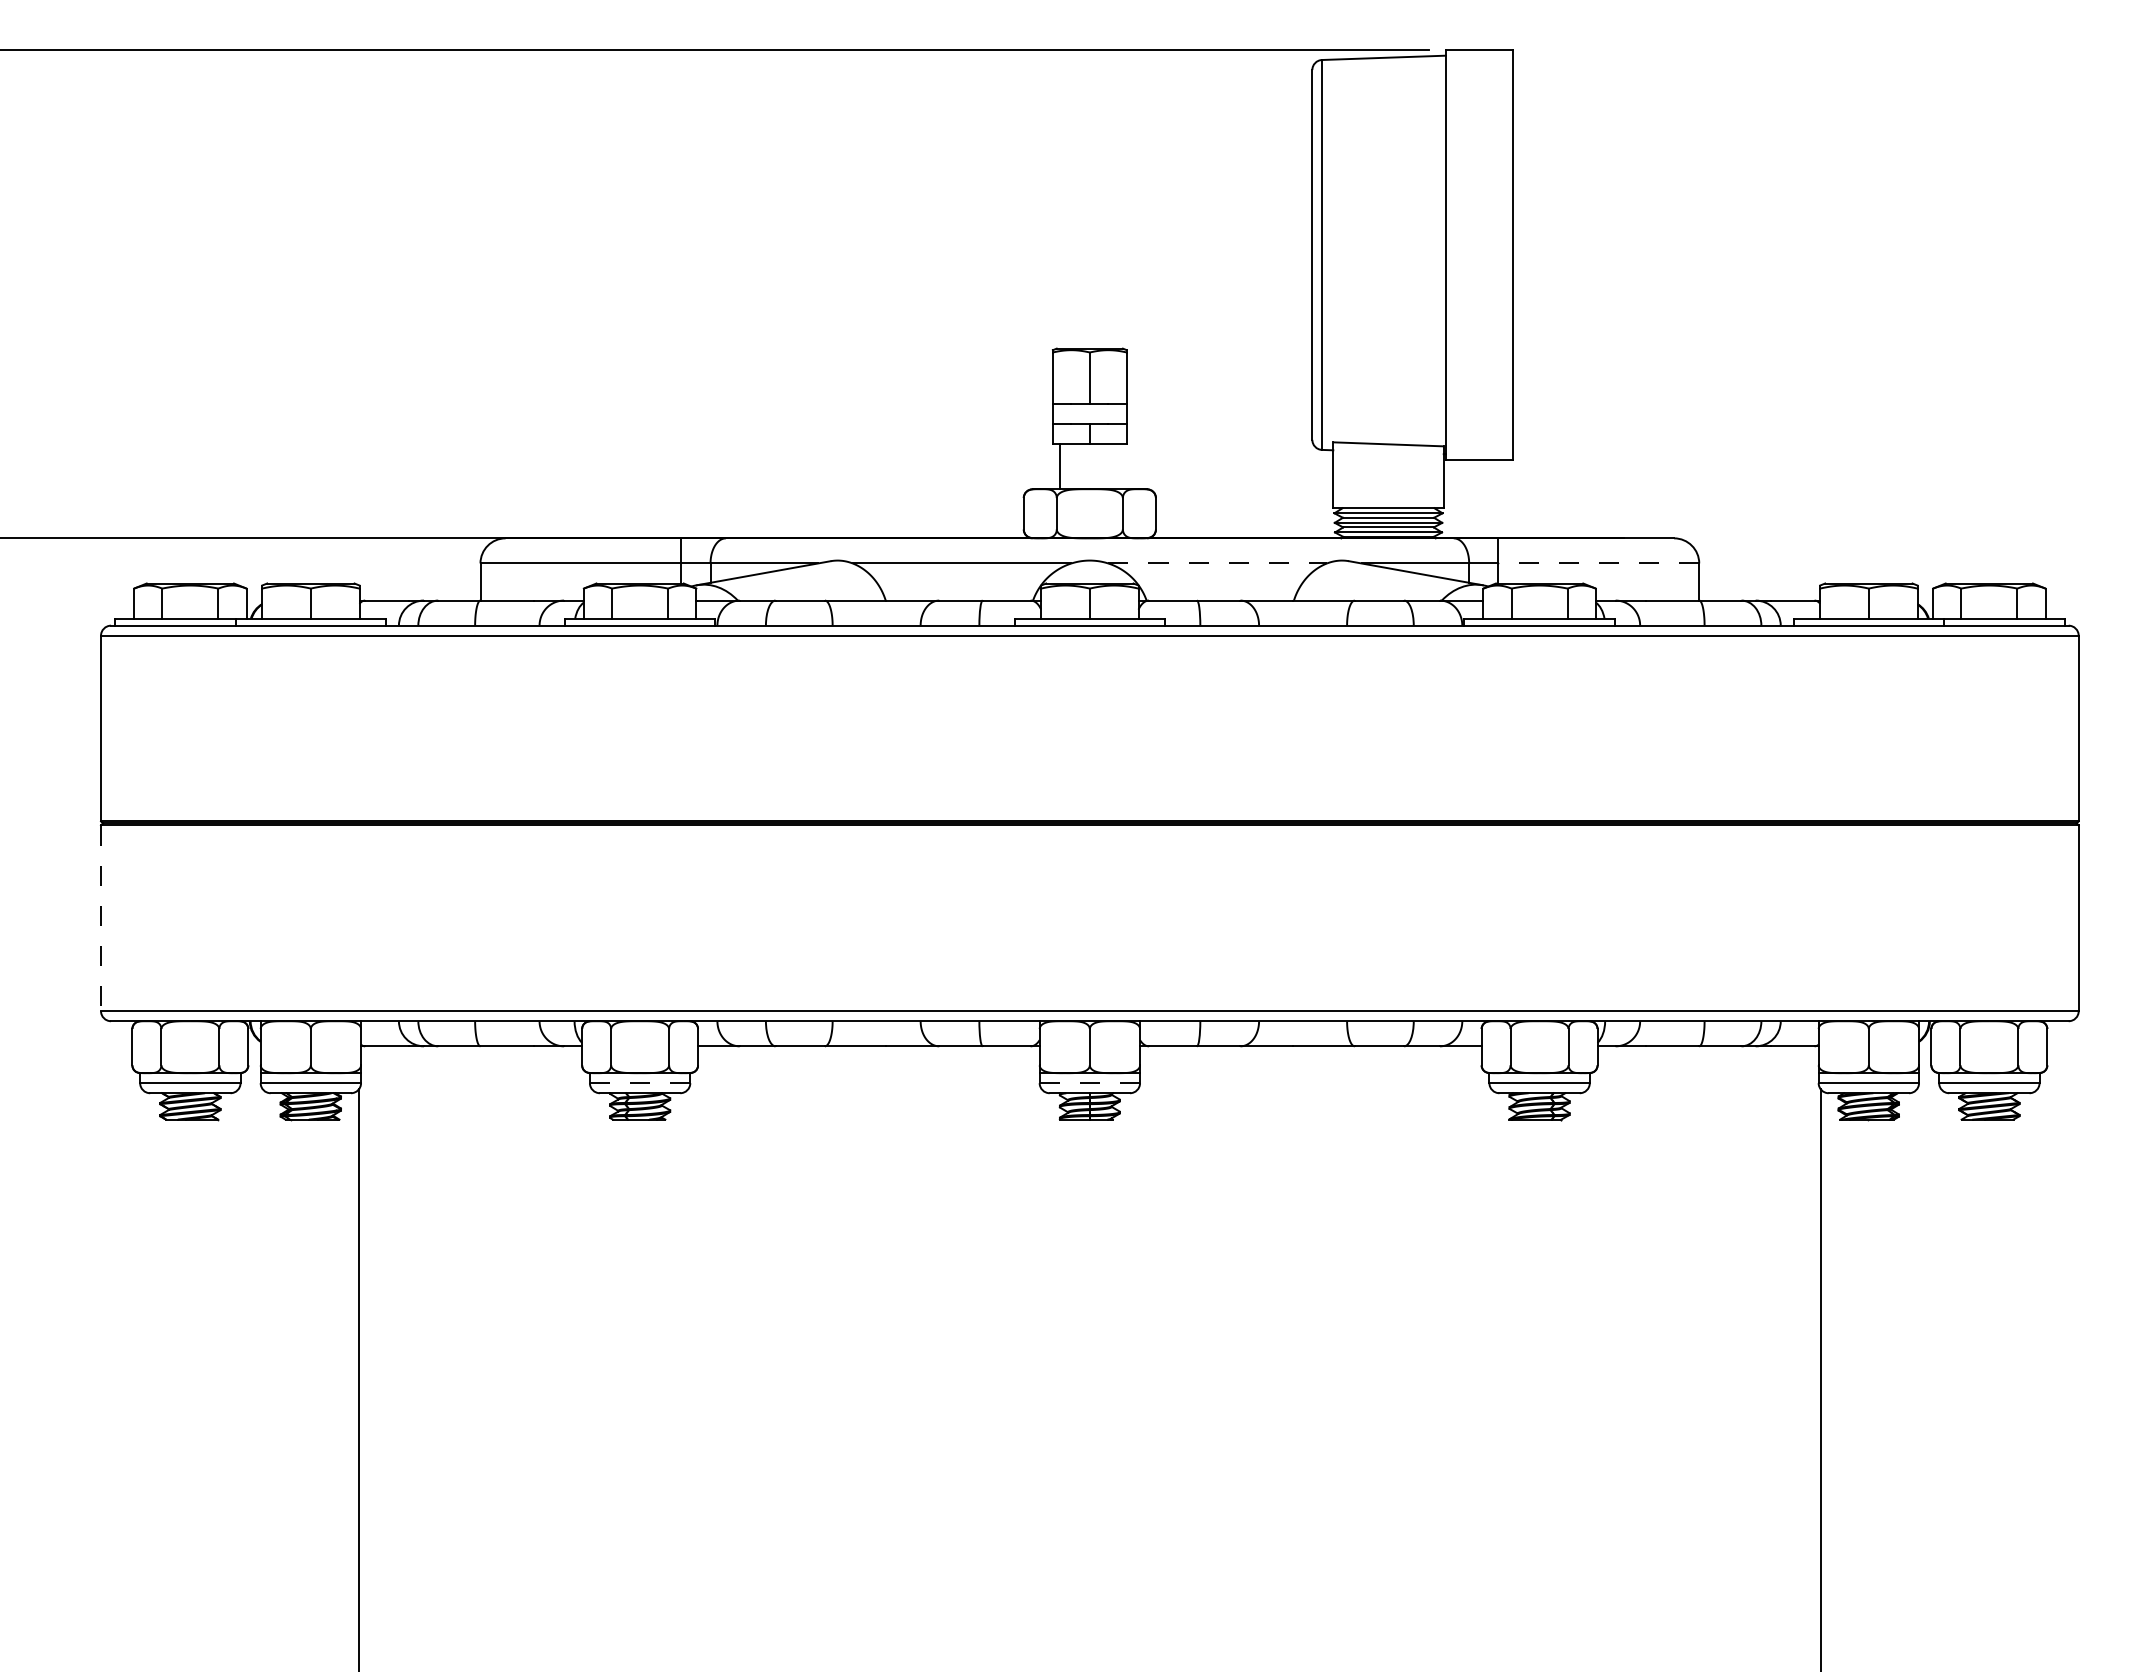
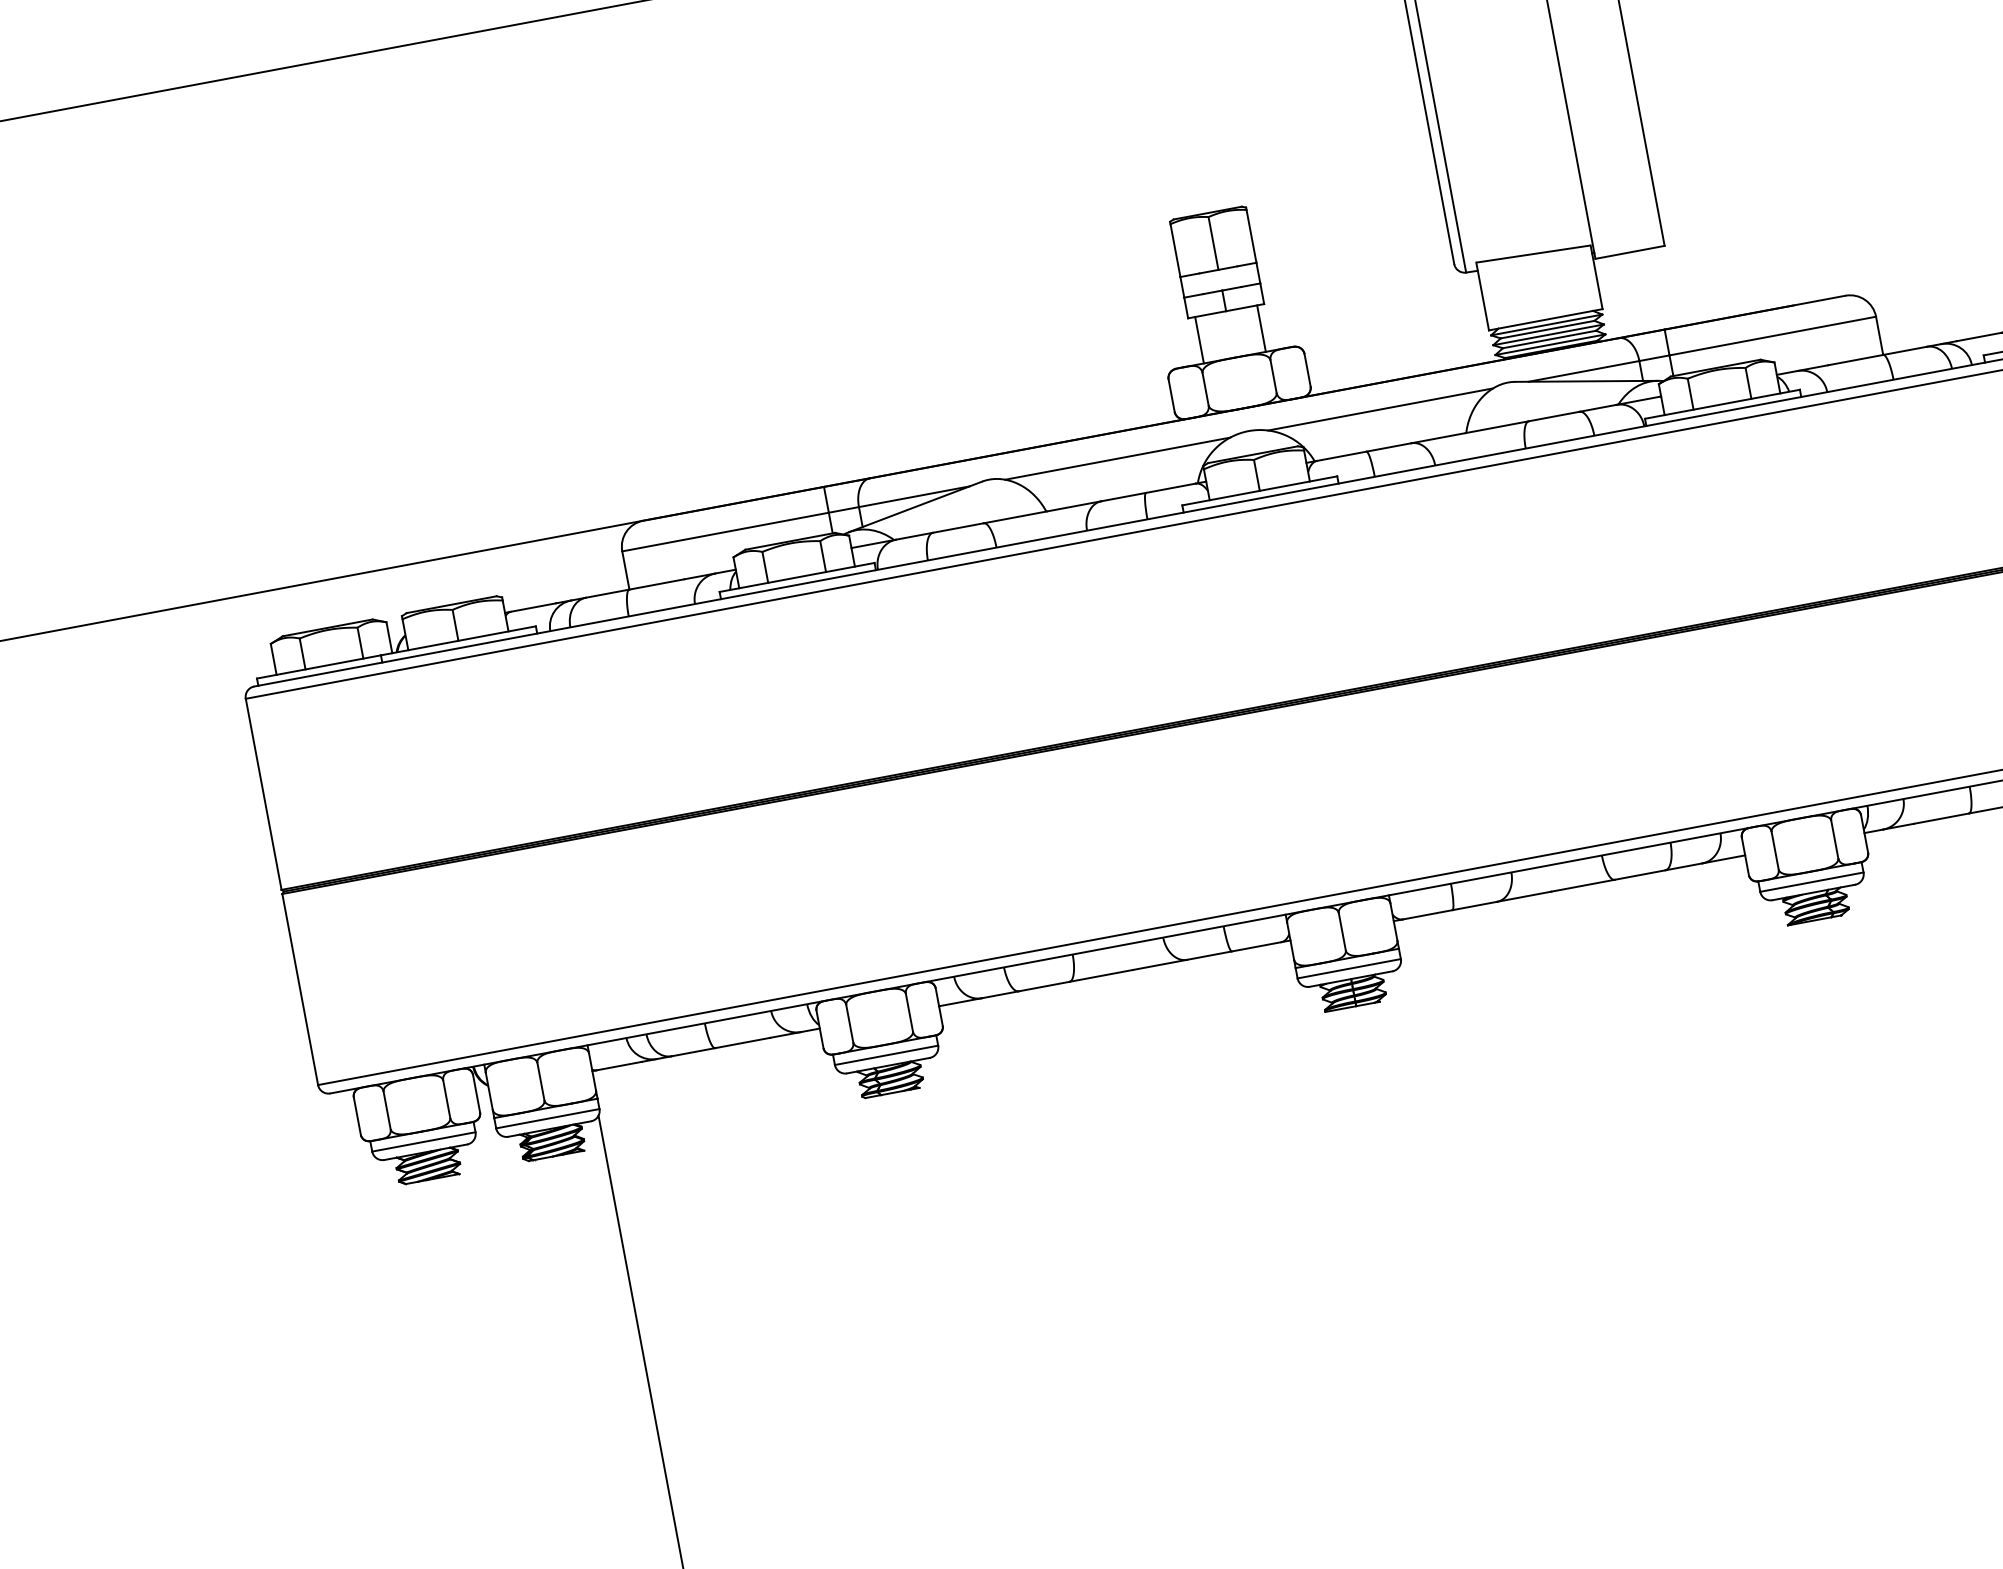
line: (1119, 466) -> (1260, 328), added
line: (1218, 563) -> (1381, 409), dashed -> solid
line: (1598, 563) -> (1772, 336), dashed -> solid
line: (101, 918) -> (300, 989), dashed -> solid
line: (640, 1083) -> (887, 1055), dashed -> solid
line: (1090, 1083) -> (1349, 968), dashed -> solid

